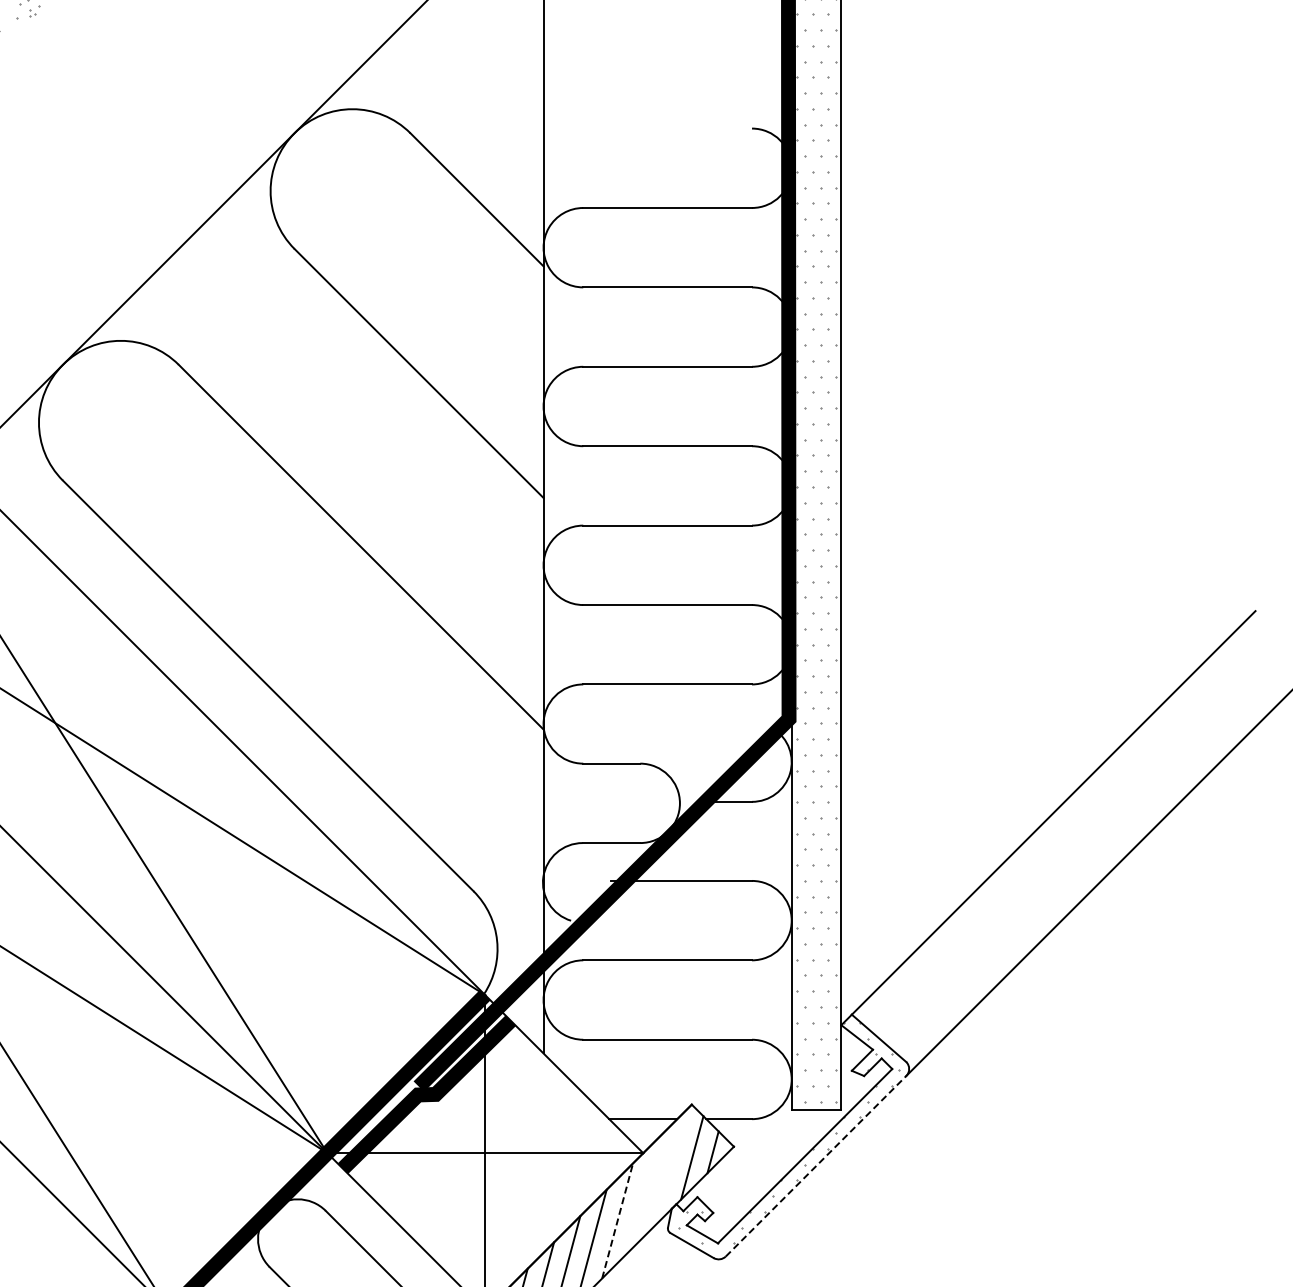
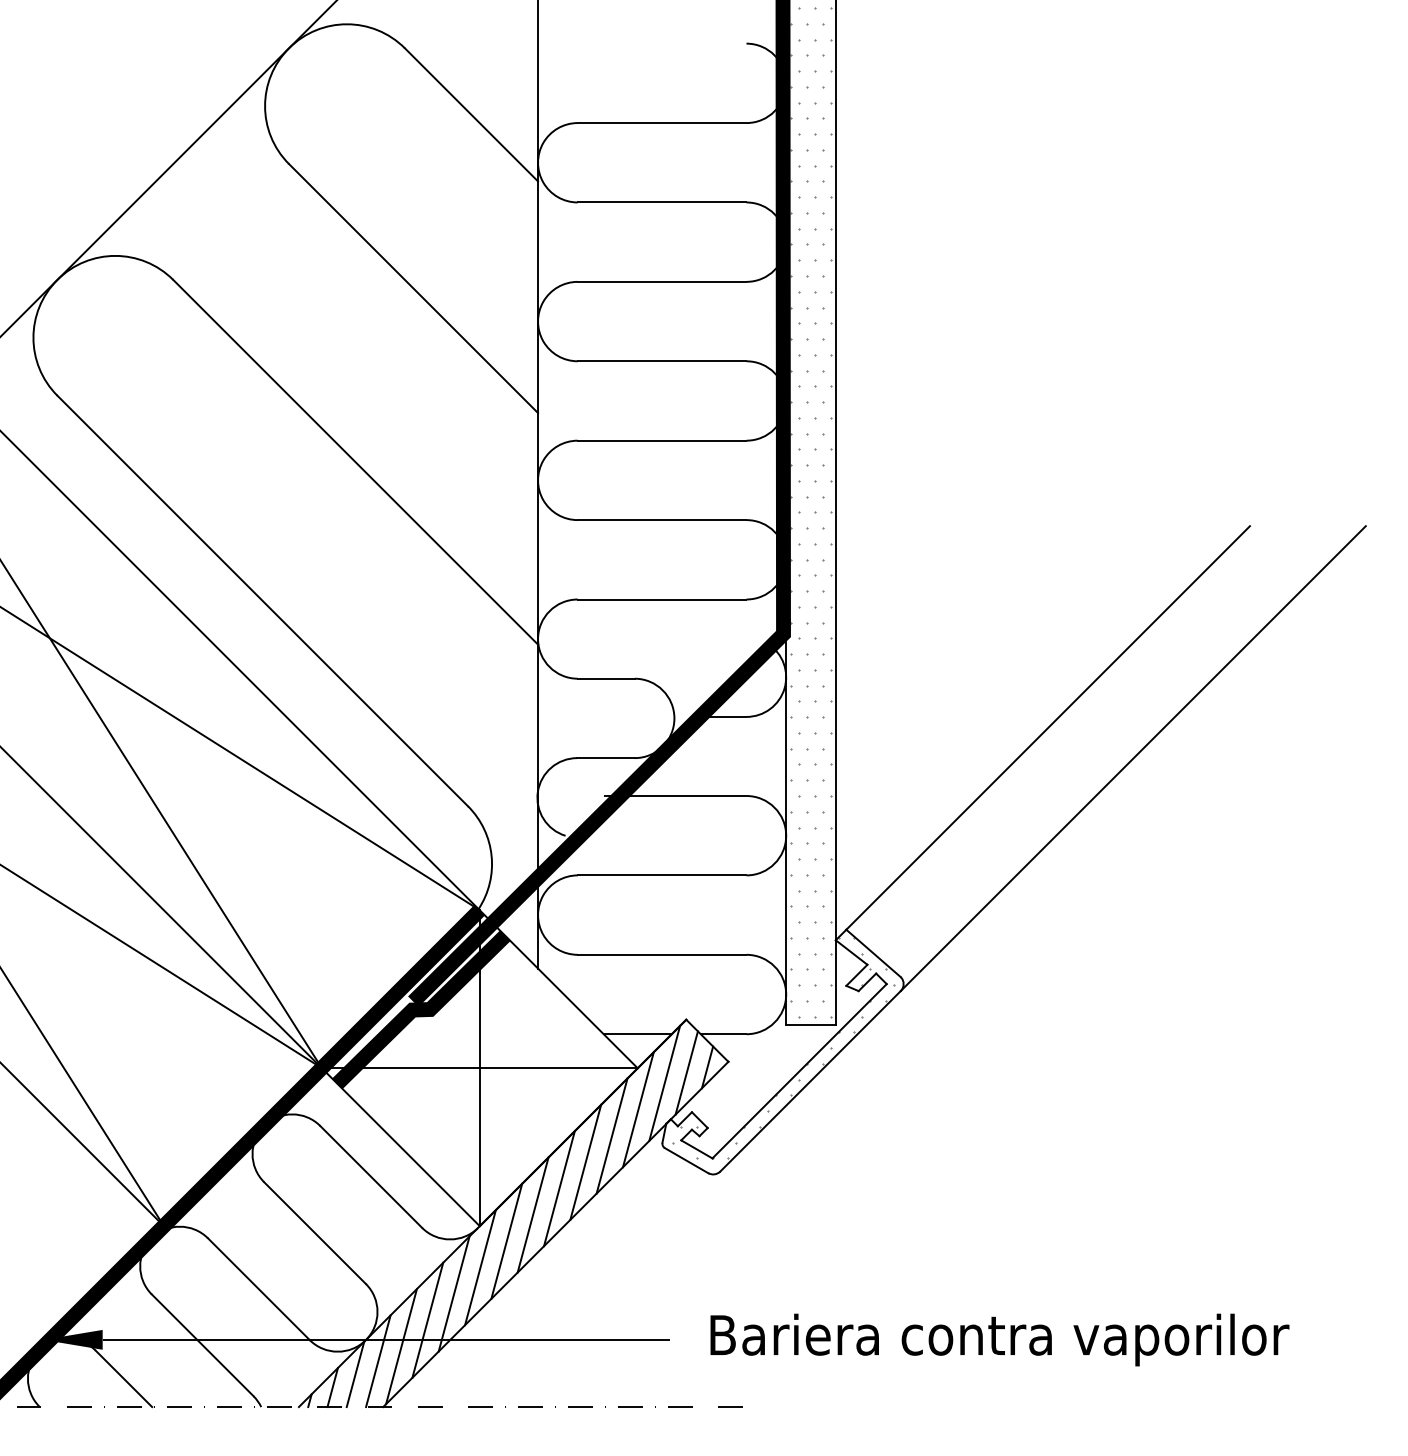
line: (816, 1166) -> (810, 1081), dashed -> solid
line: (670, 1167) -> (664, 1082), added
line: (644, 1194) -> (638, 1109), added
line: (618, 1221) -> (612, 1136), dashed -> solid

